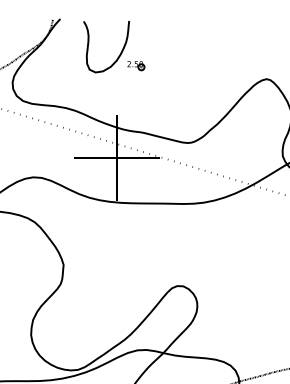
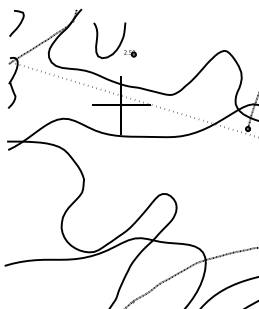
part: (113, 46) -> (114, 40), moved

